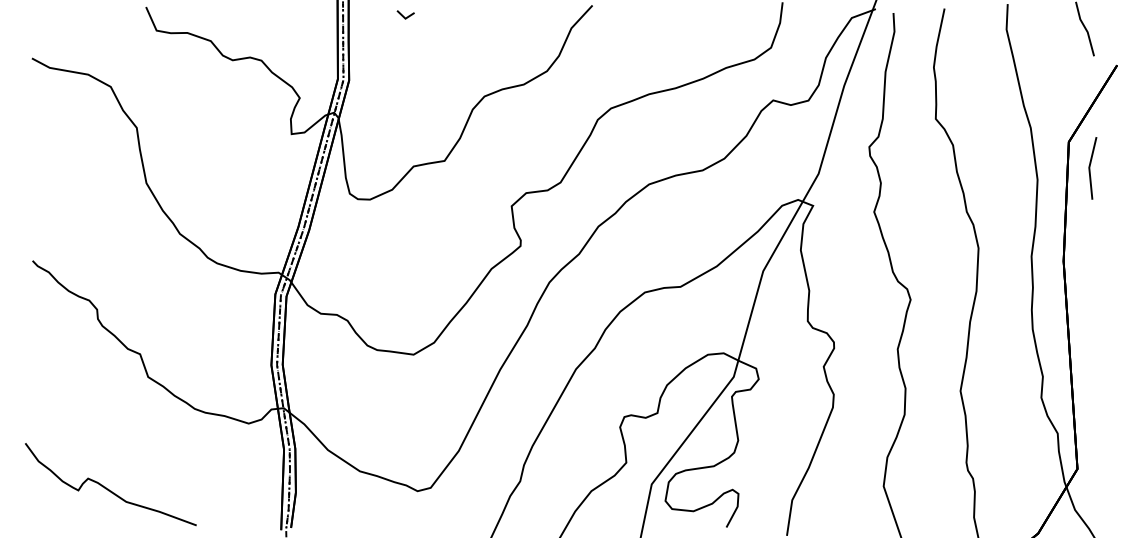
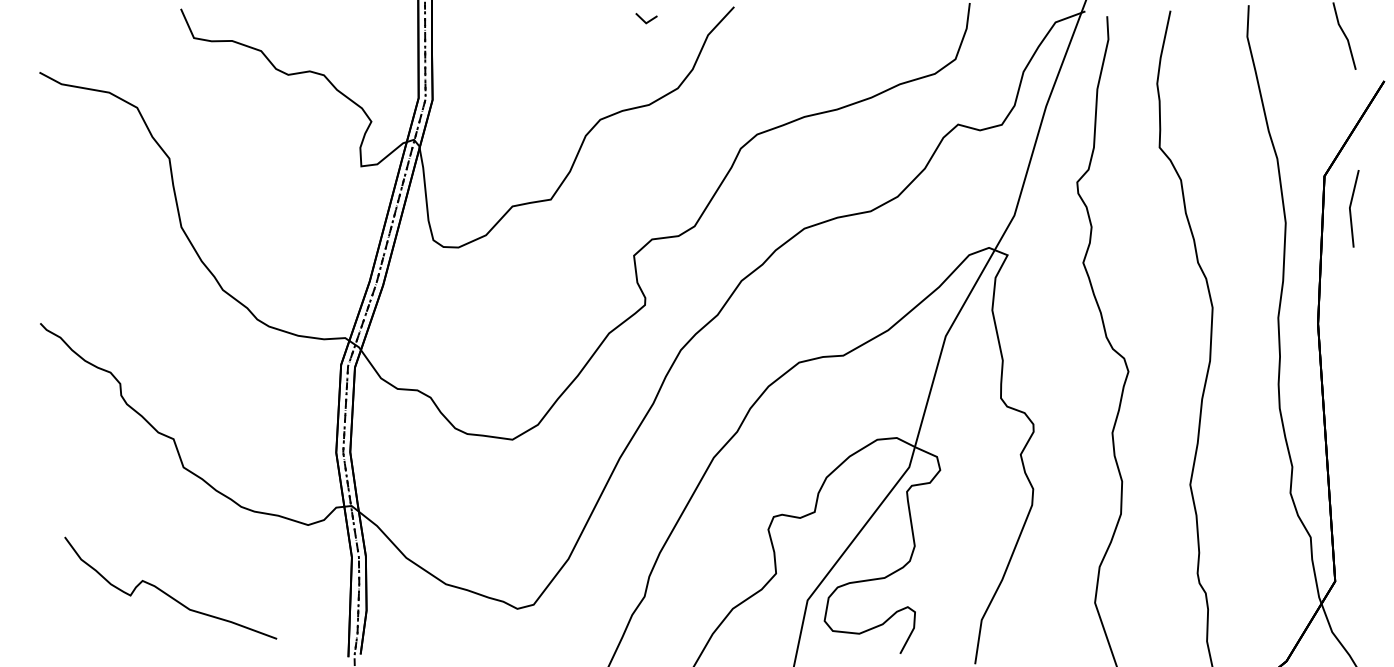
line: (403, 15) -> (643, 19), moved
curve: (108, 488) -> (167, 593), moved

